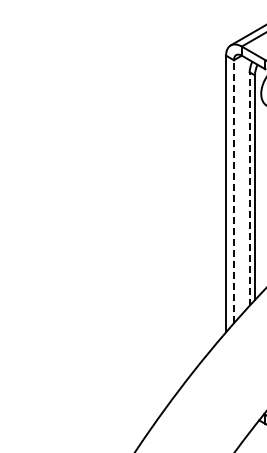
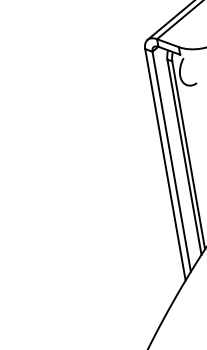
line: (249, 189) -> (184, 157), dashed -> solid
line: (233, 191) -> (171, 161), dashed -> solid

